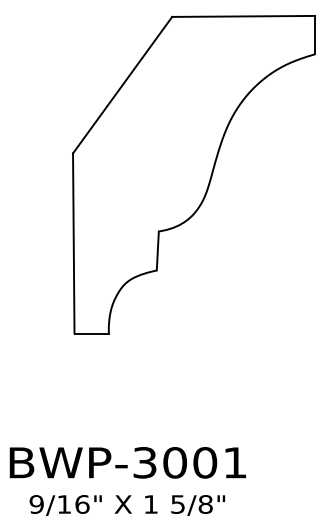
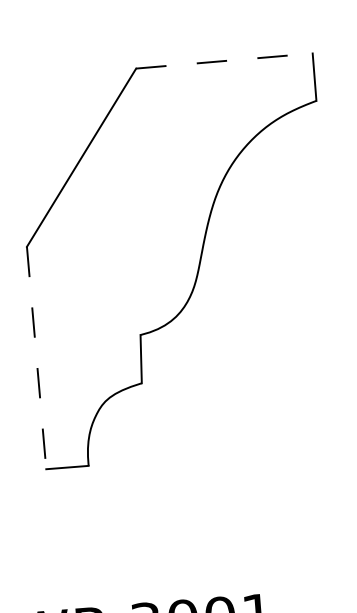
line: (244, 16) -> (225, 61), solid -> dashed
line: (73, 243) -> (36, 358), solid -> dashed

